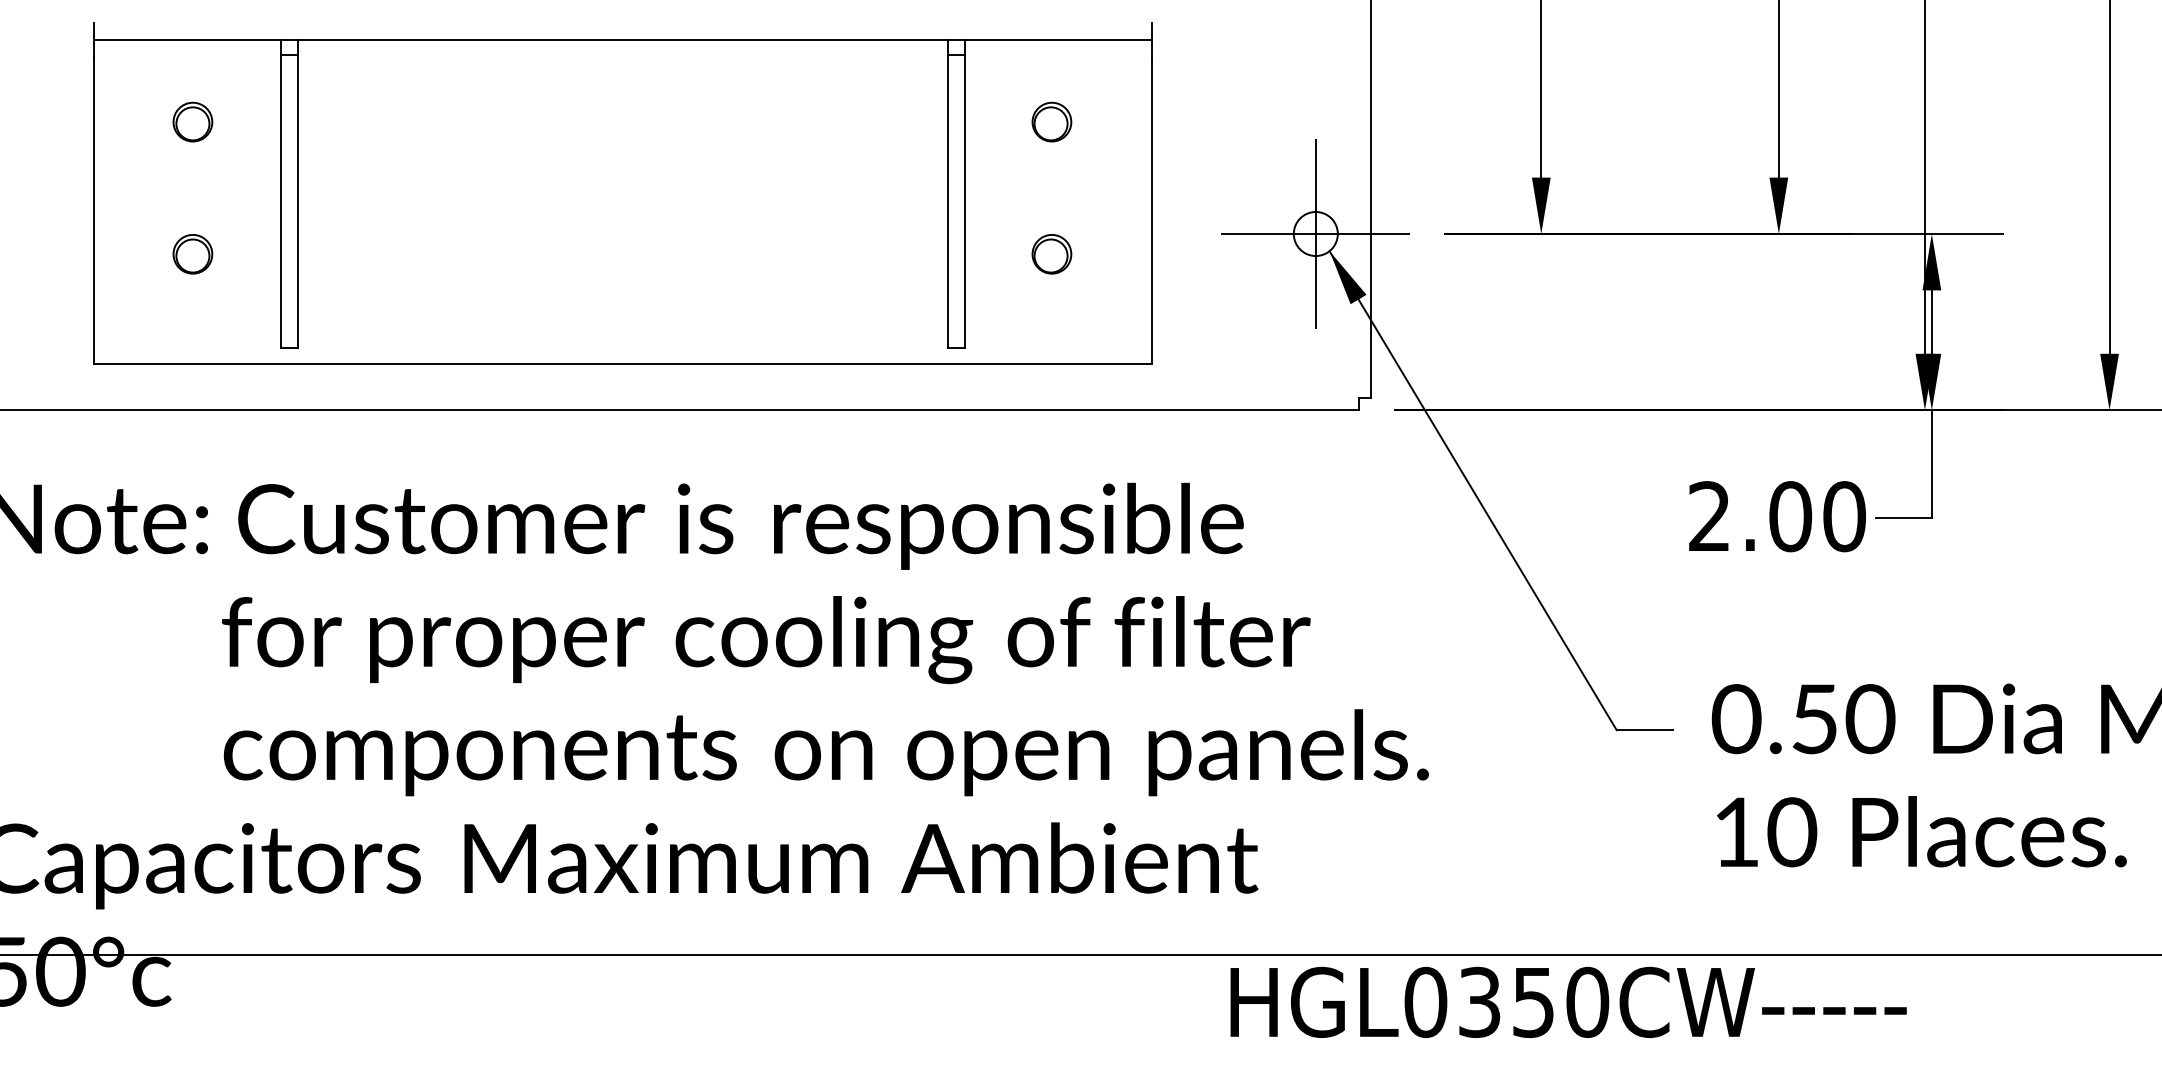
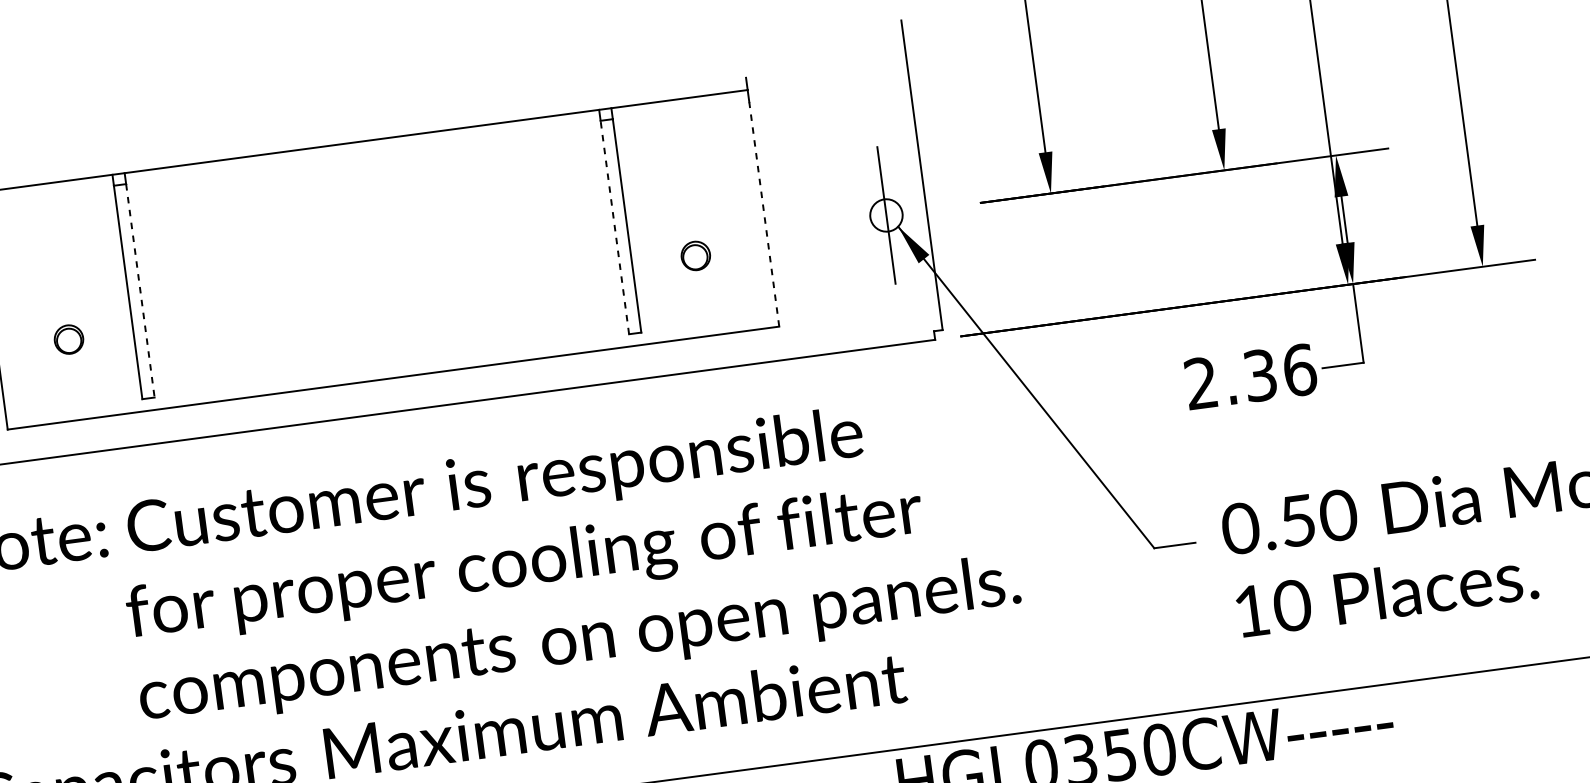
part: (192, 121) -> (55, 242), removed
part: (1051, 121) -> (682, 159), removed
line: (947, 200) -> (614, 226), solid -> dashed
line: (297, 201) -> (140, 290), solid -> dashed
line: (1151, 210) -> (764, 214), solid -> dashed
line: (1315, 234) -> (886, 215), removed
text: (1817, 516) -> (1280, 372), 2.00 -> 2.36

